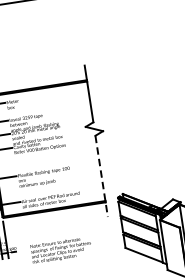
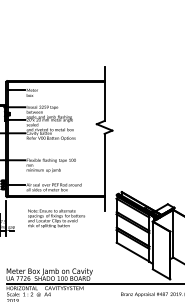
line: (101, 176) -> (104, 172), dashed -> solid
text: (61, 250) -> (56, 218), moved

